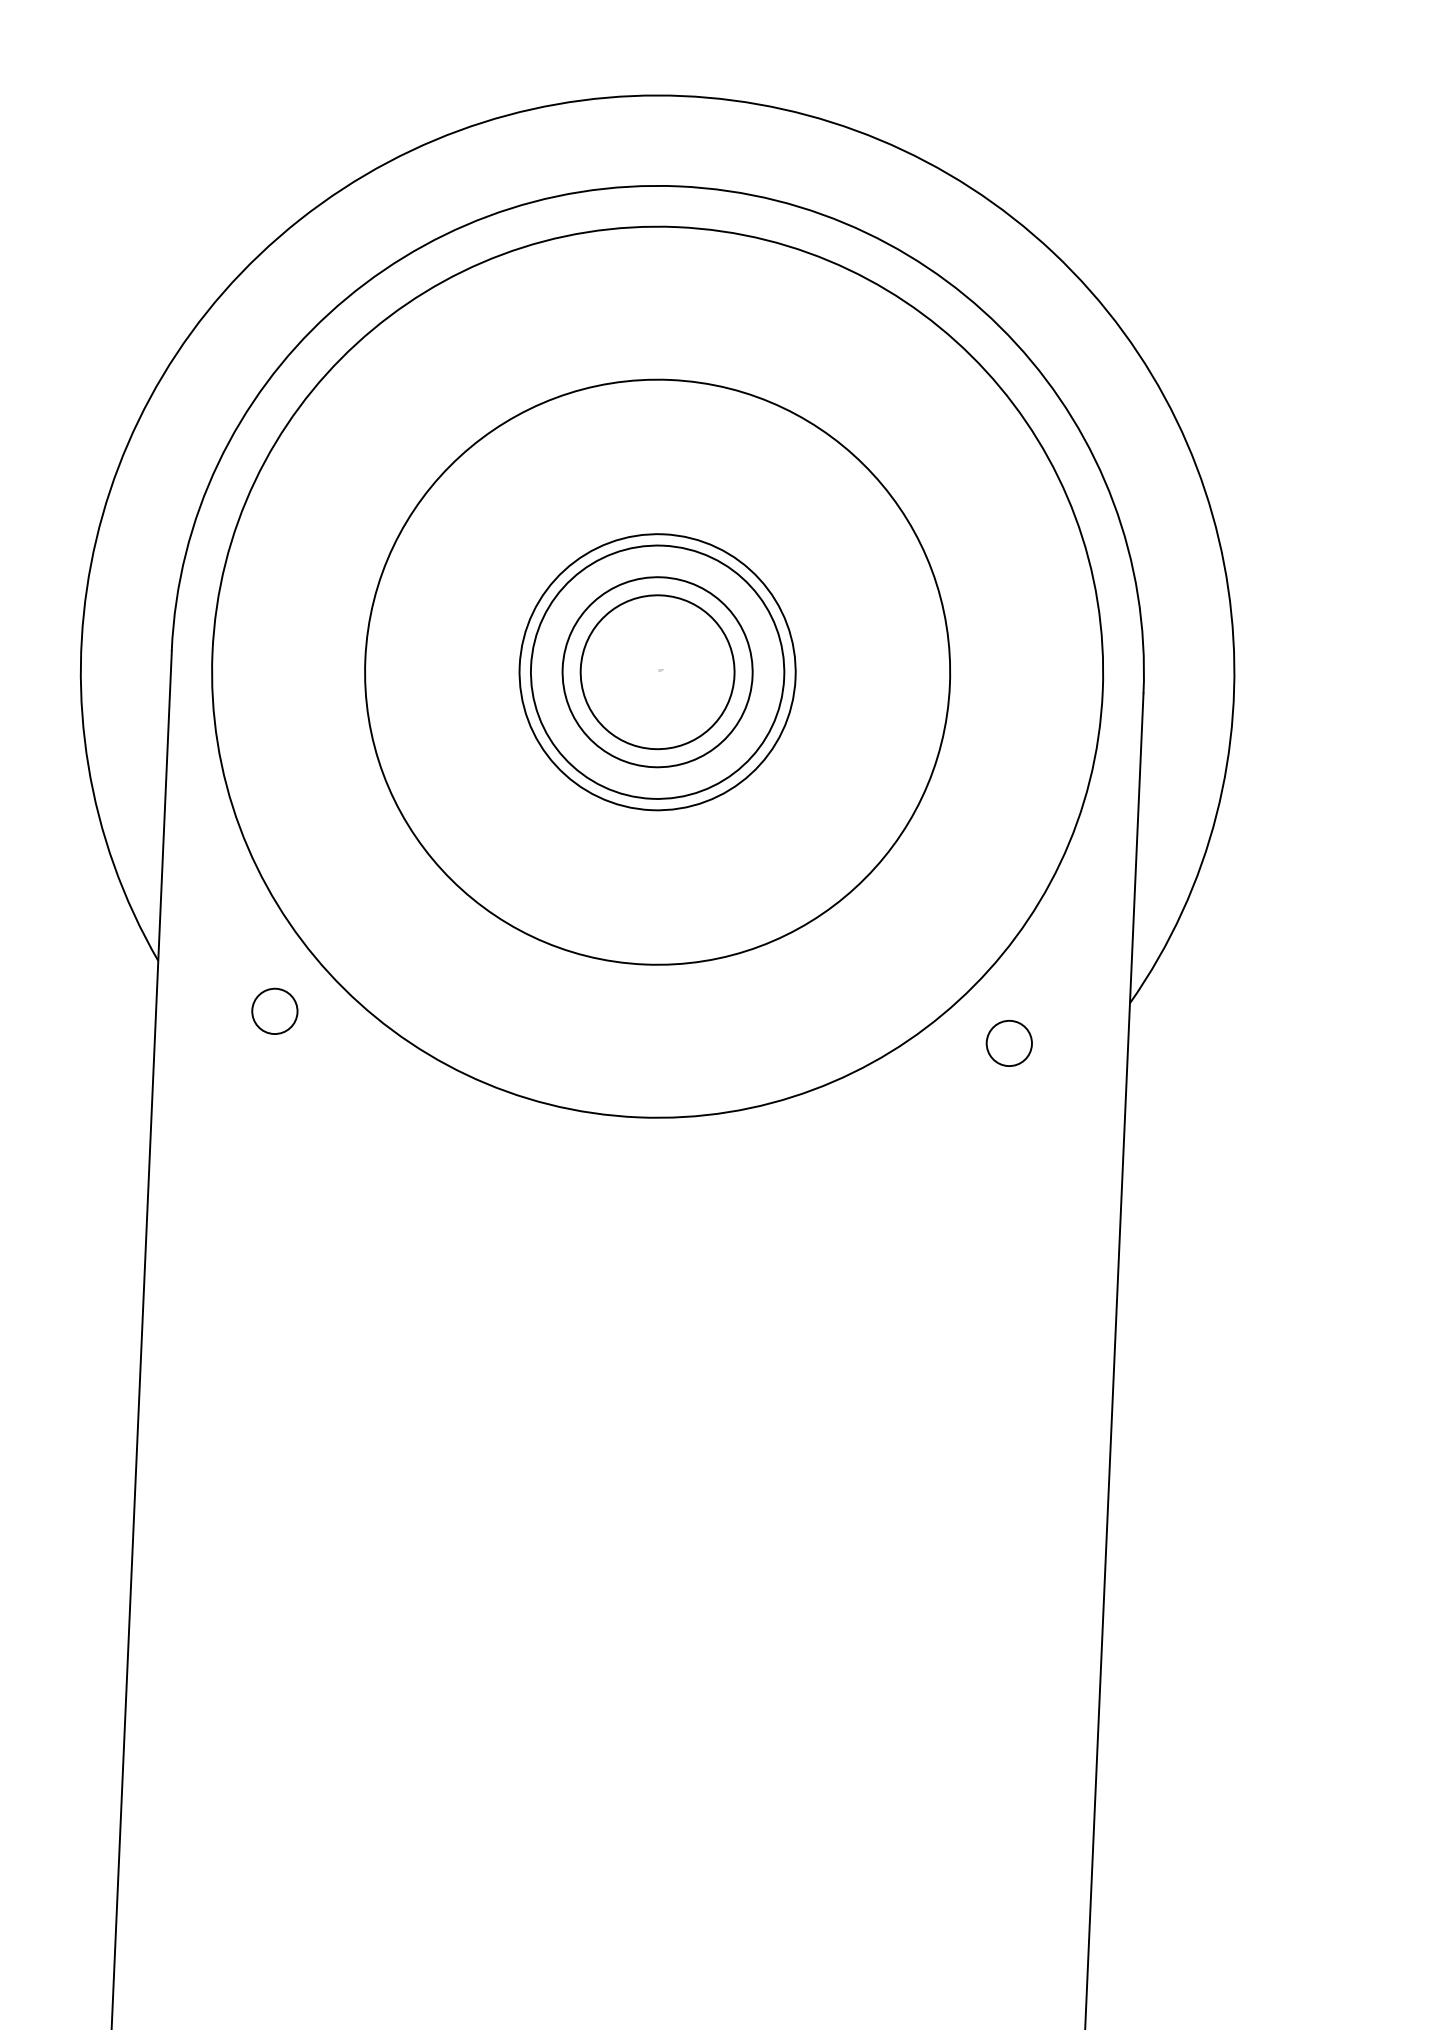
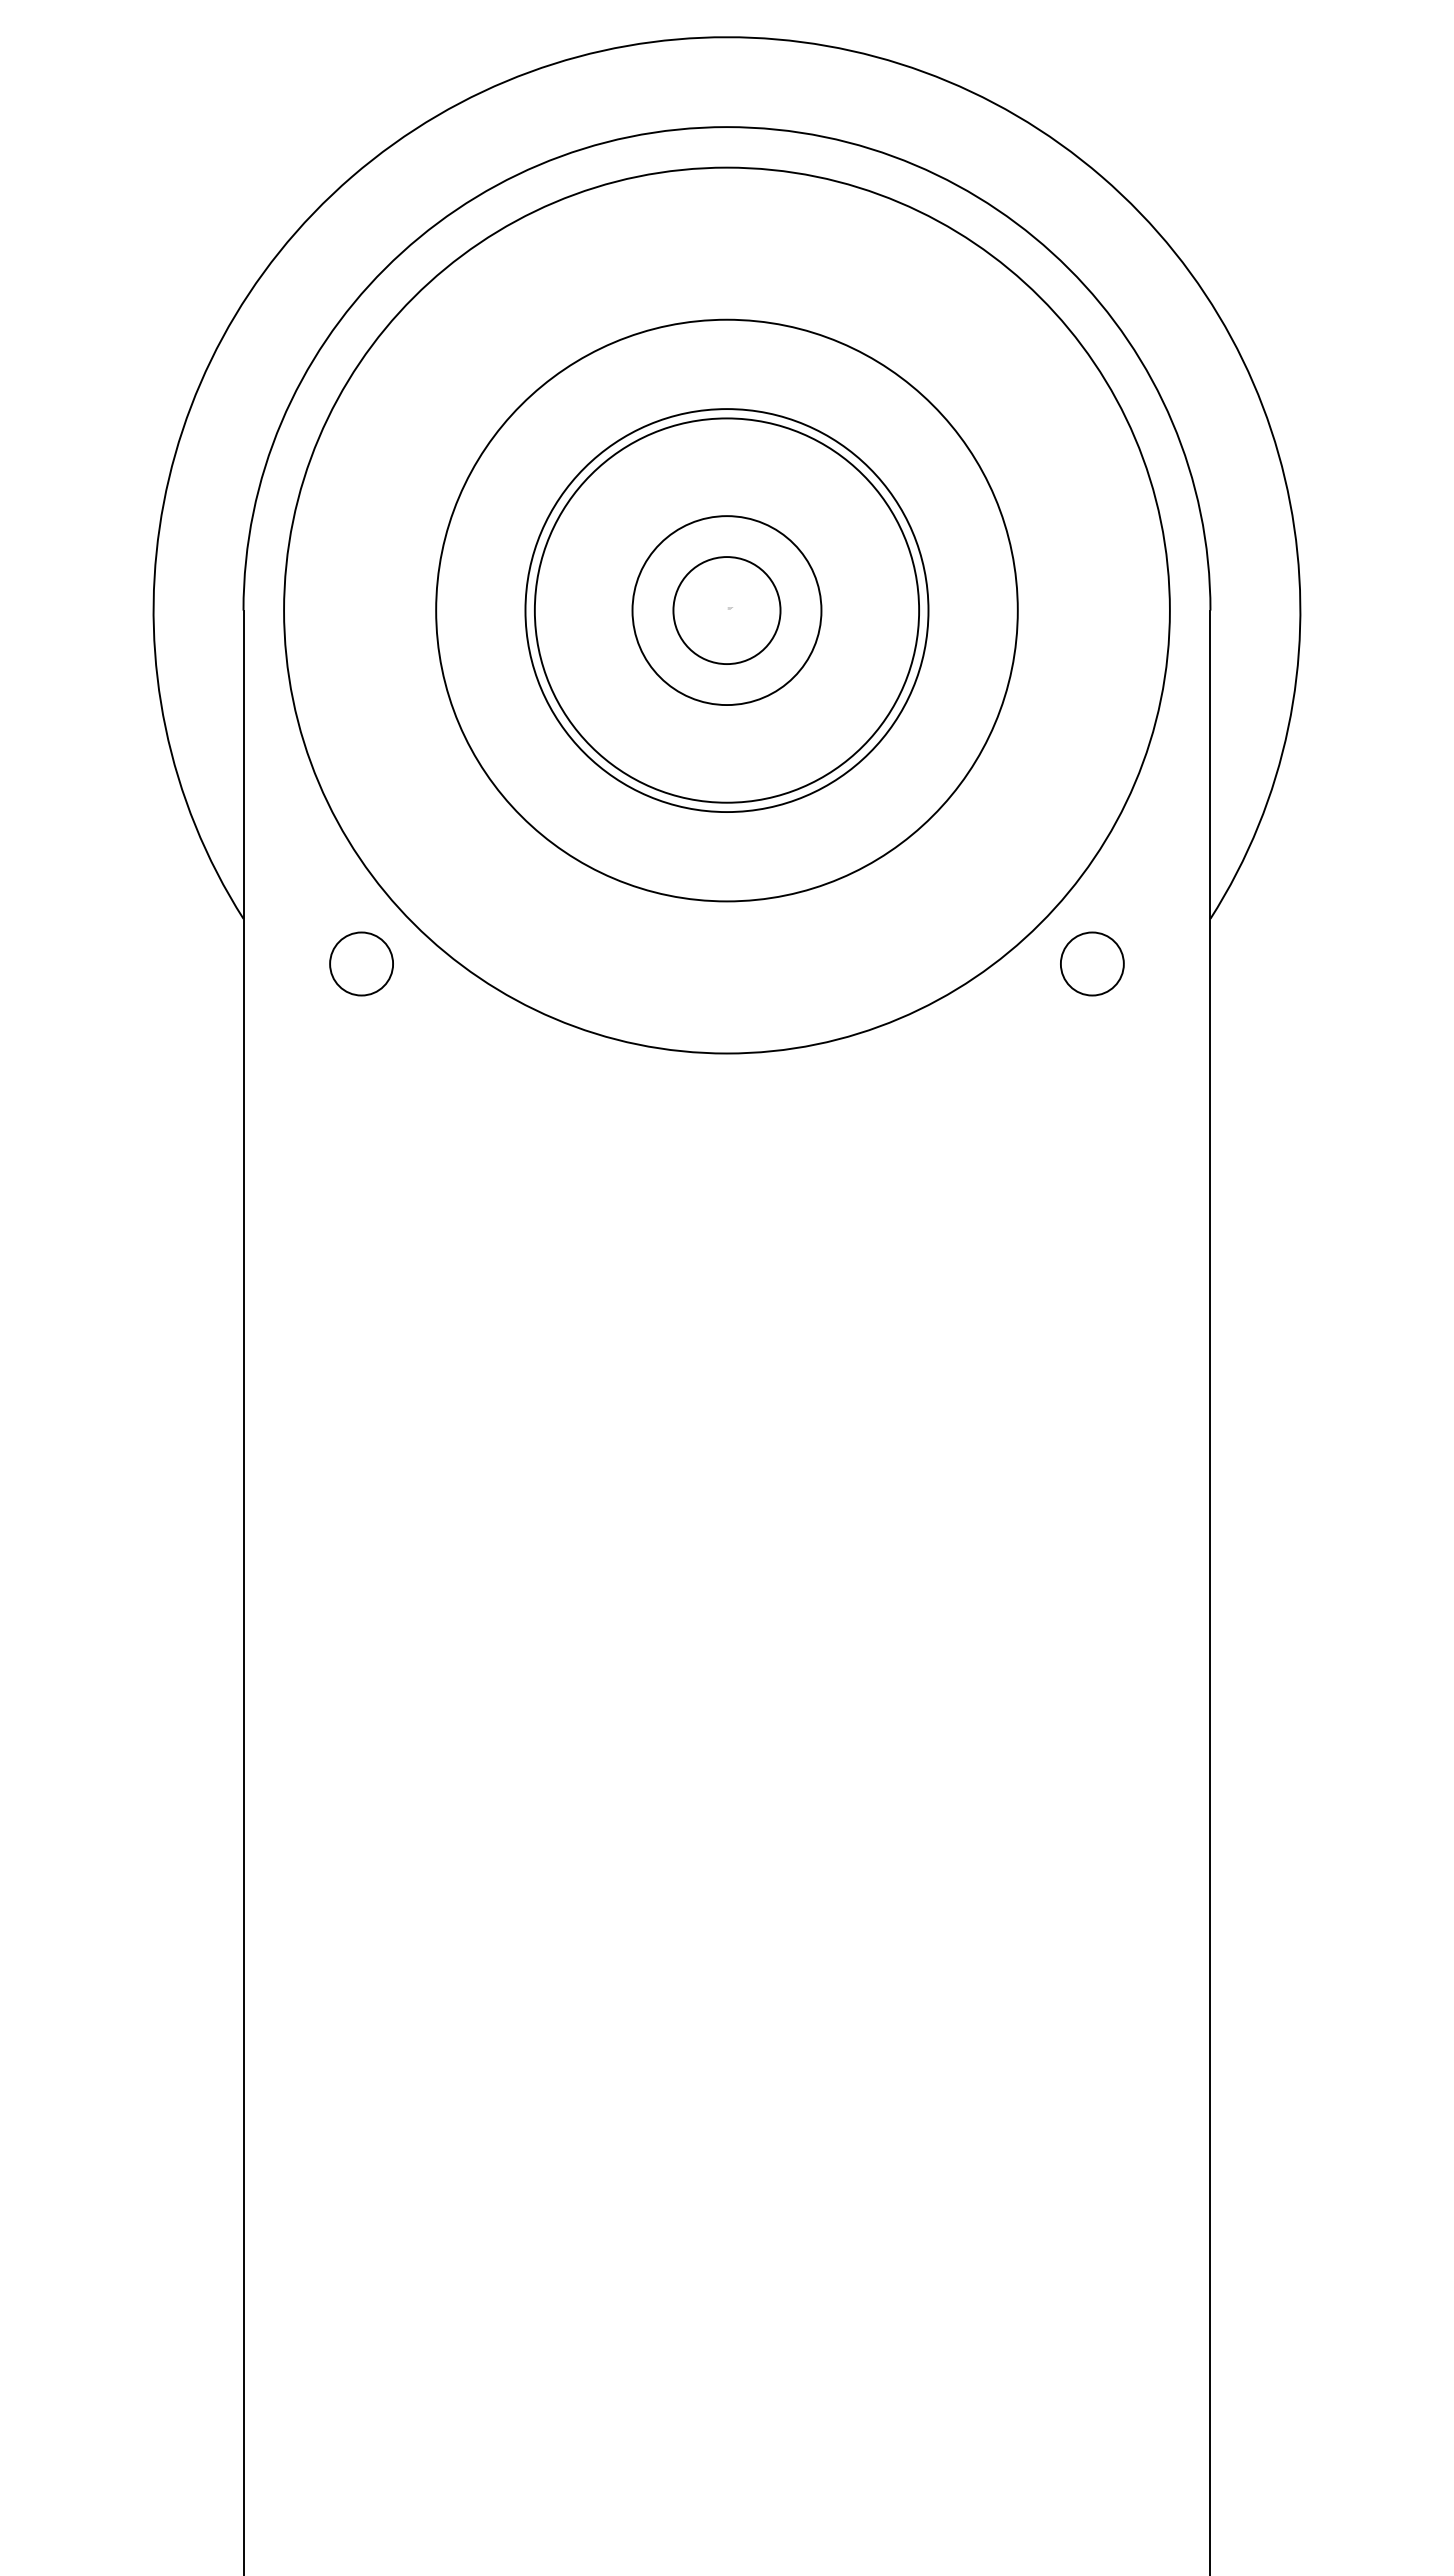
circle: (657, 672) -> (726, 610), size x0.7
circle: (657, 672) -> (726, 610), size x1.4
circle: (657, 672) -> (726, 610), size x1.6
circle: (274, 1010) -> (361, 963), size x1.4
circle: (1009, 1042) -> (1092, 963), size x1.4

